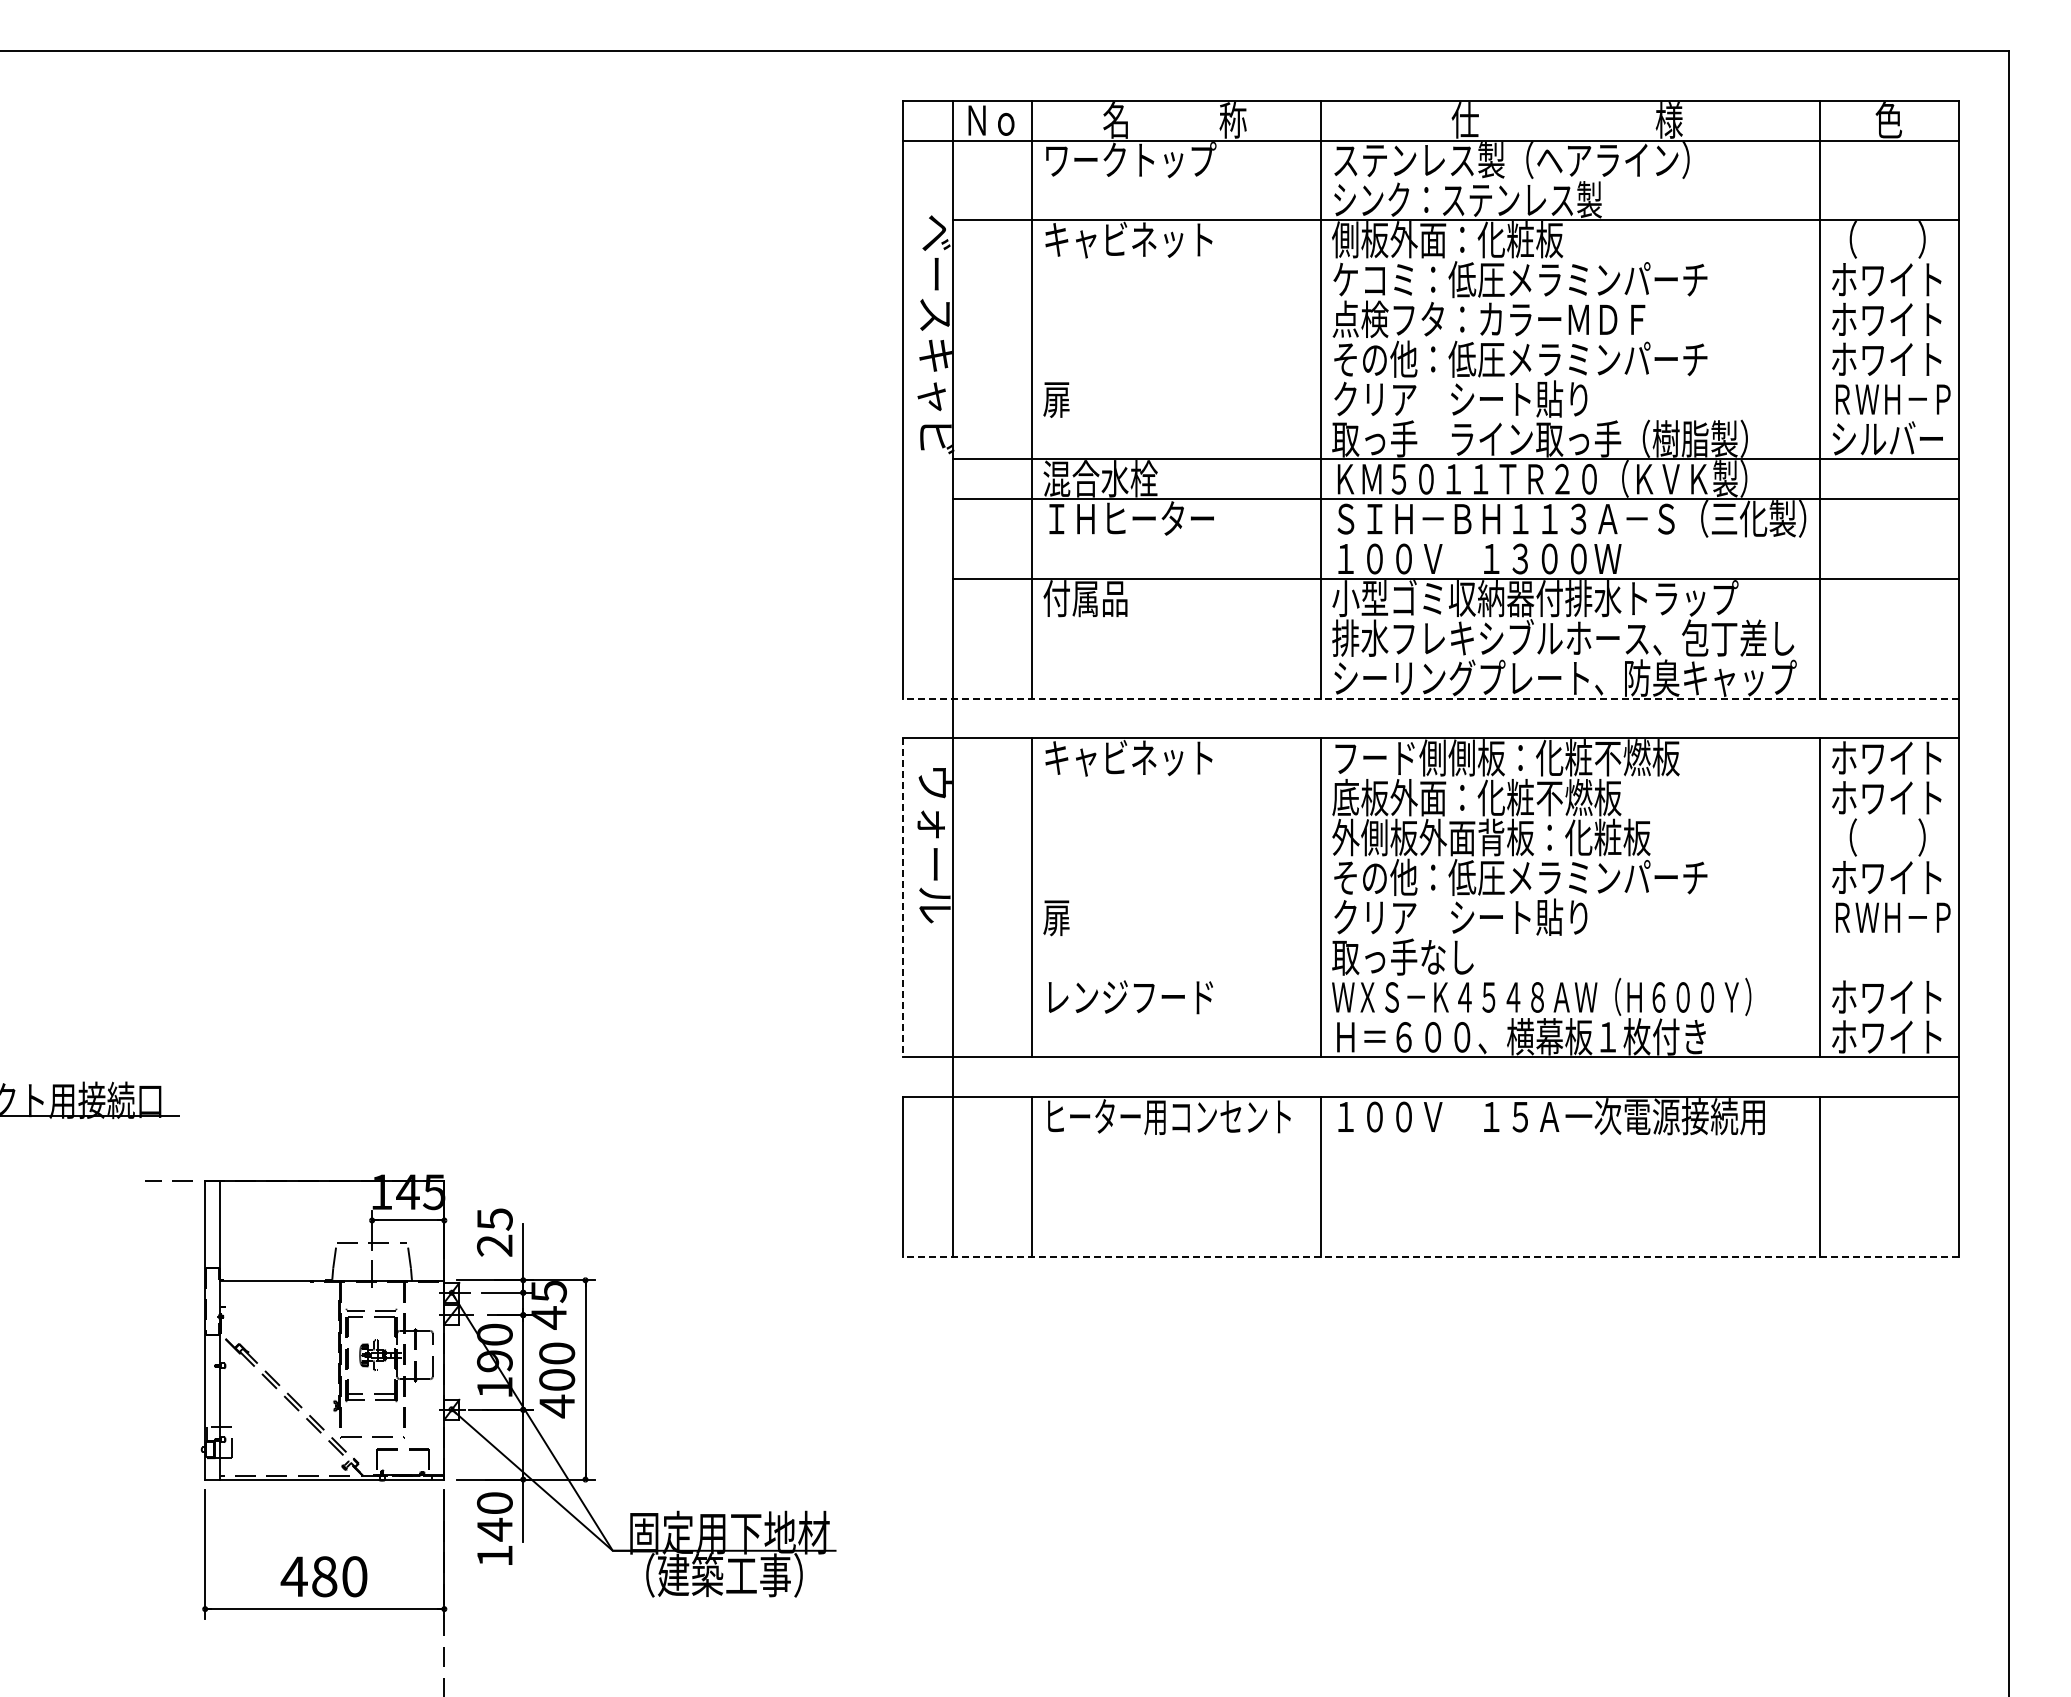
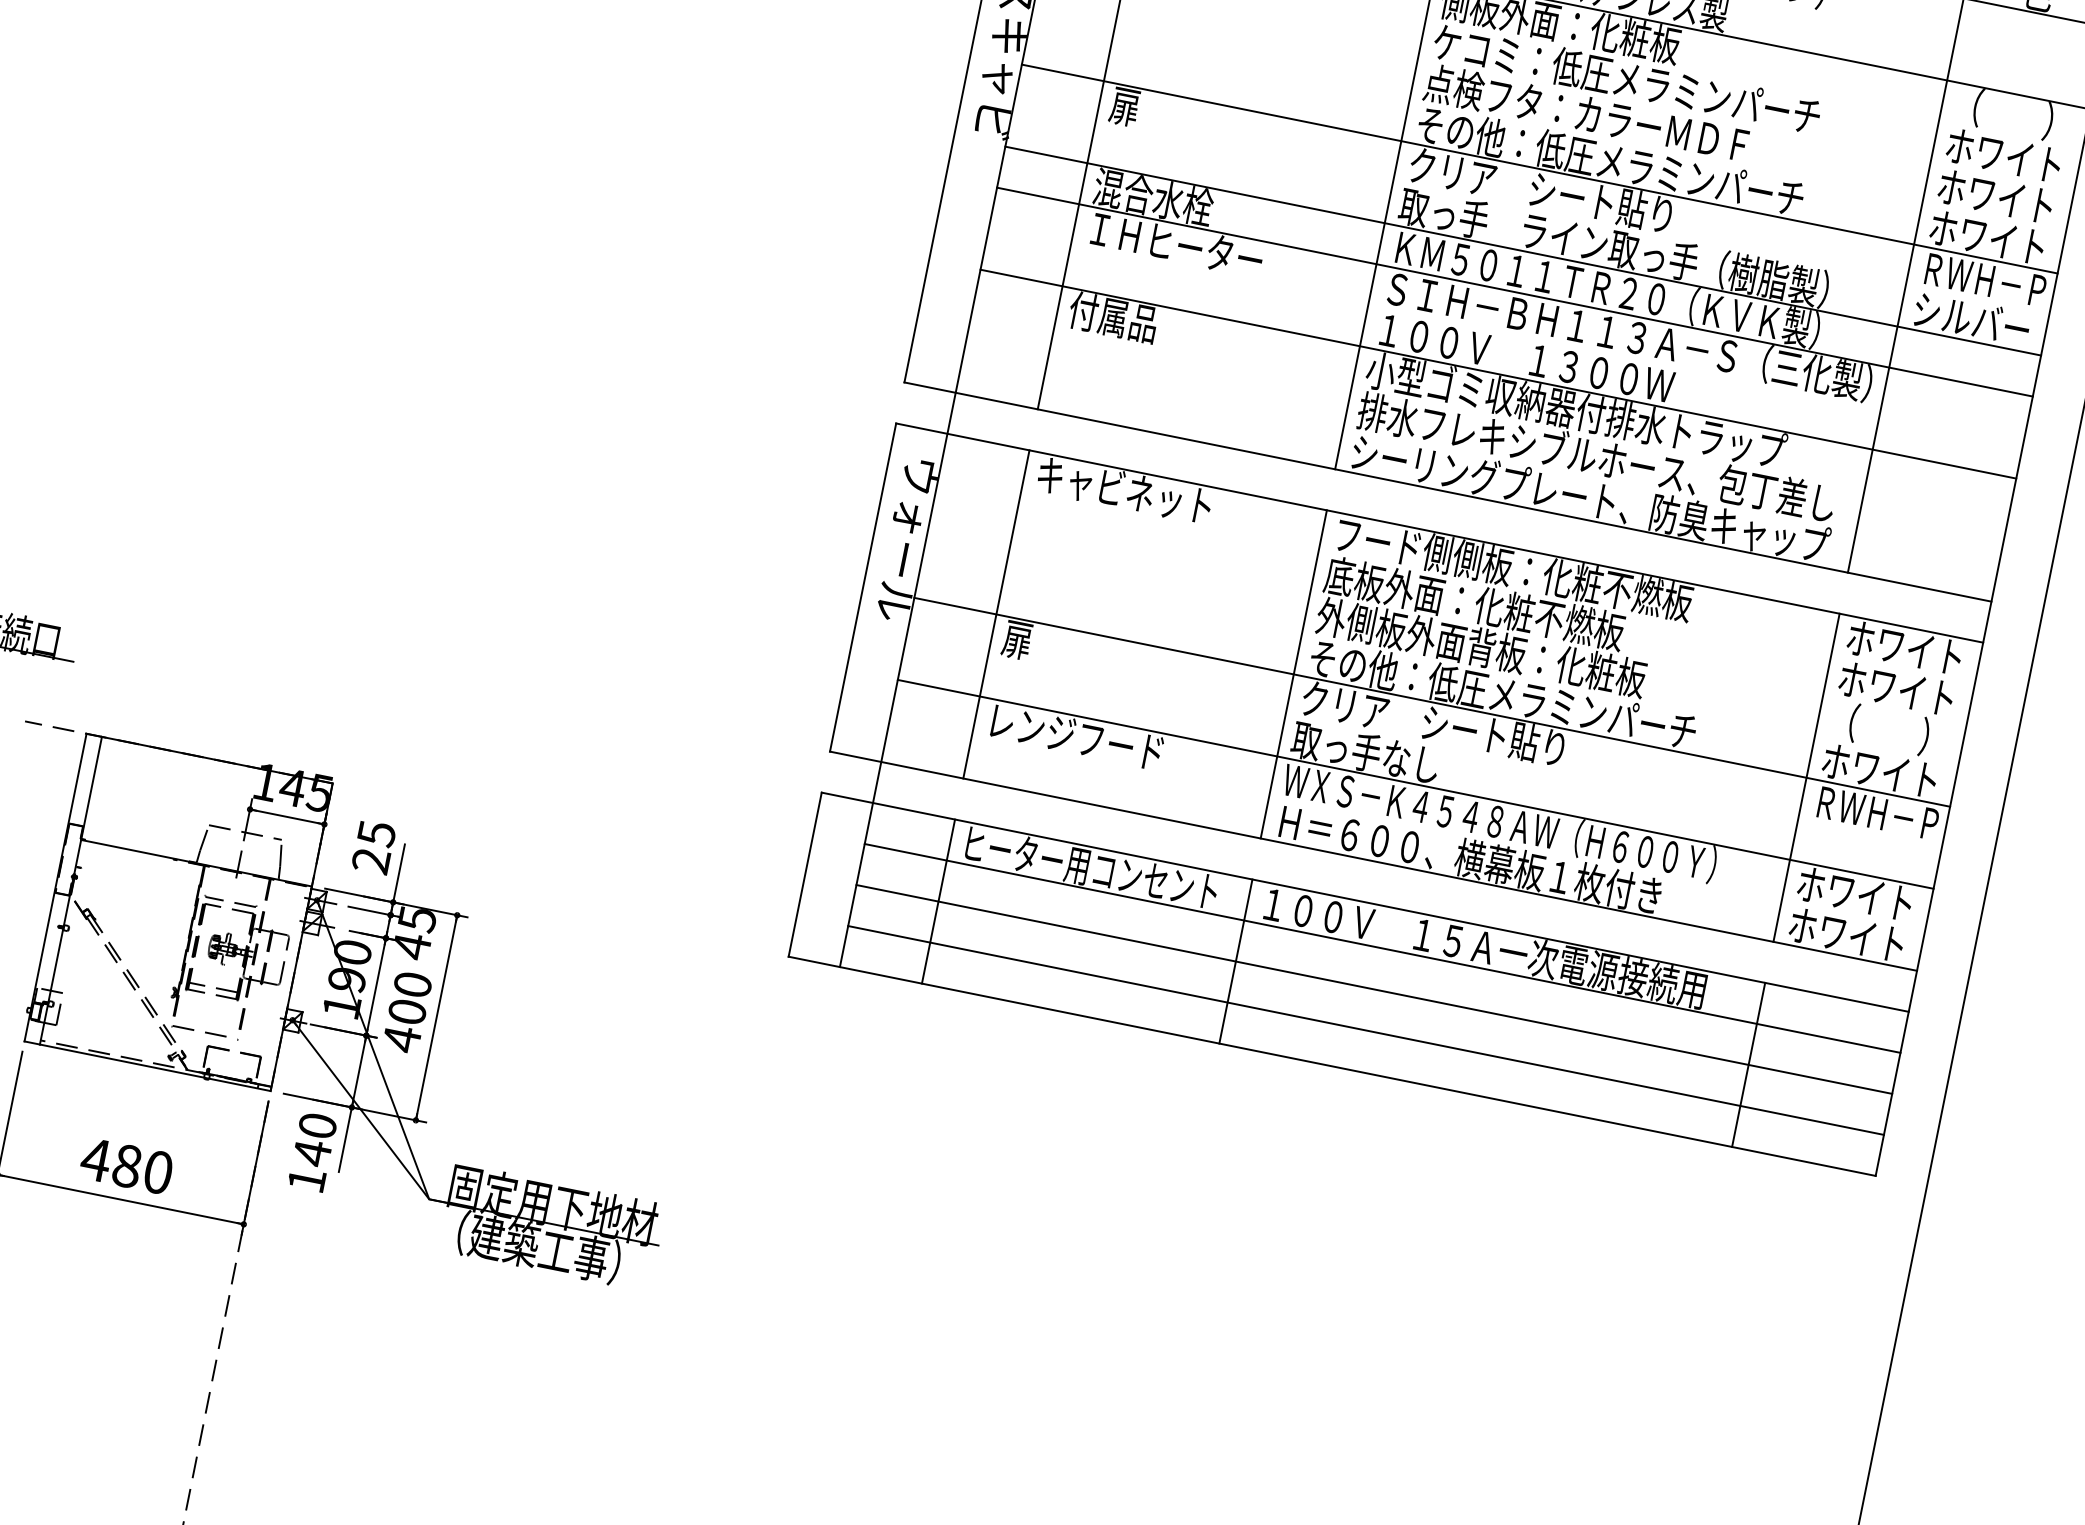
line: (1455, 379) -> (1539, 168), added
line: (1430, 698) -> (1447, 491), dashed -> solid
line: (1455, 897) -> (1432, 701), added
line: (902, 898) -> (862, 588), dashed -> solid
line: (1455, 977) -> (1415, 784), added
line: (1455, 1137) -> (1382, 948), added
line: (1455, 1176) -> (1374, 988), added
line: (1455, 1216) -> (1365, 1030), added
line: (1430, 1256) -> (1331, 1066), dashed -> solid

